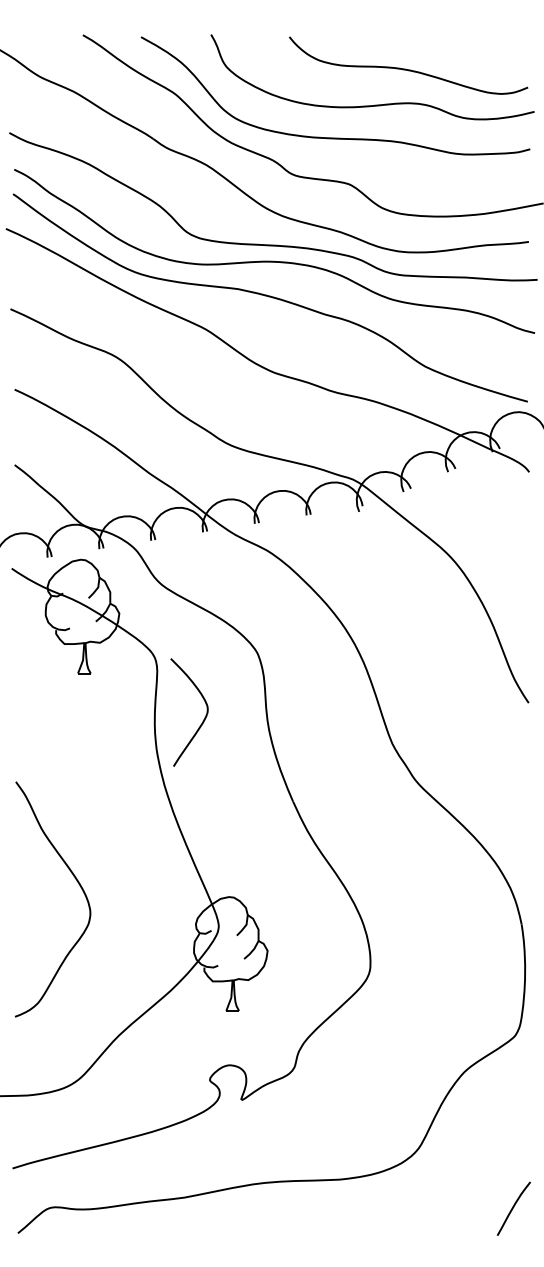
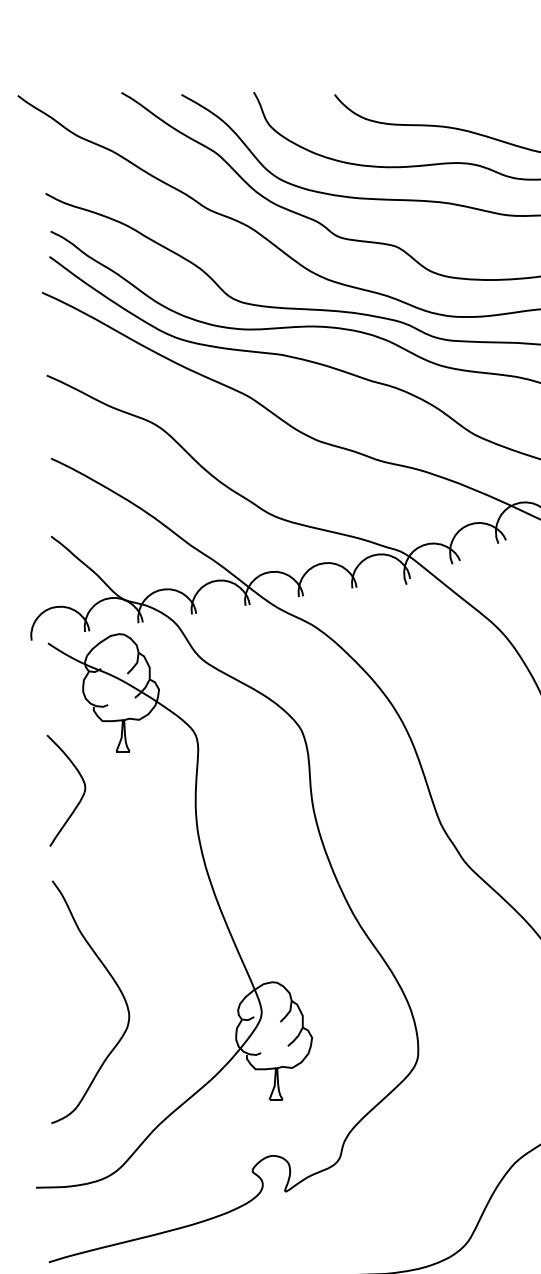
part: (203, 719) -> (80, 797), moved
curve: (76, 881) -> (114, 983), moved

